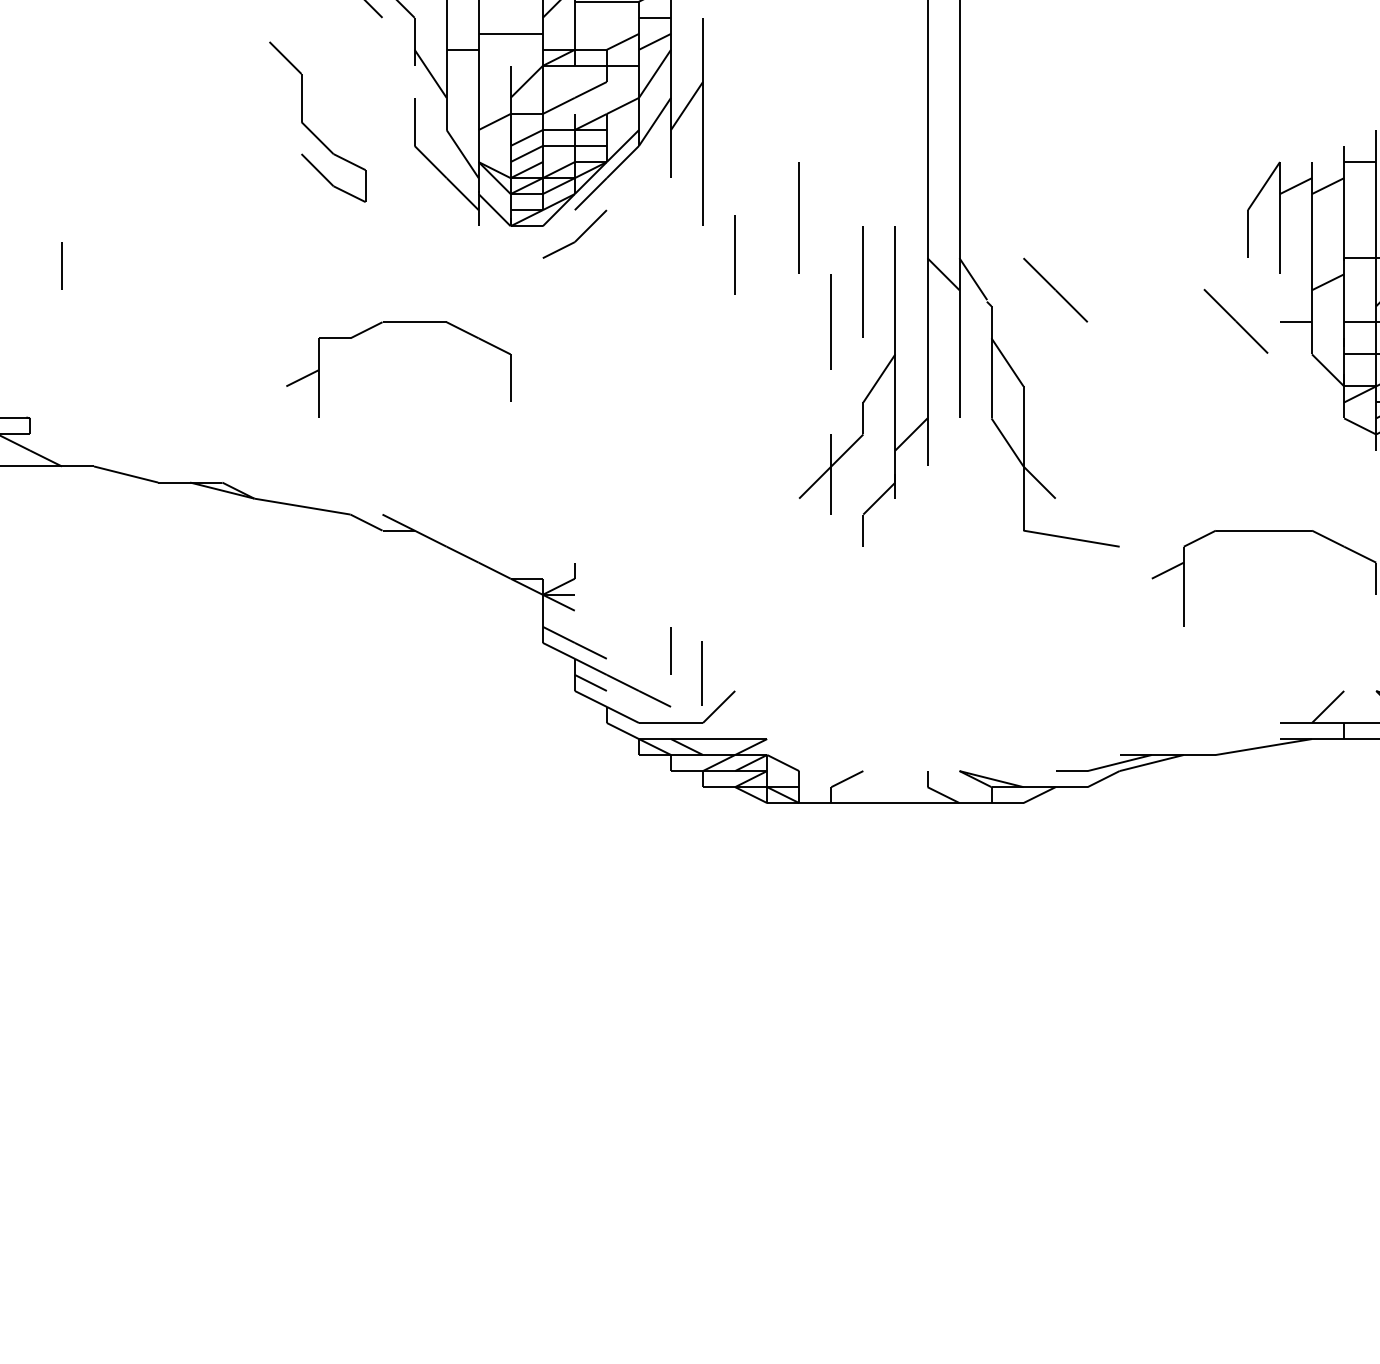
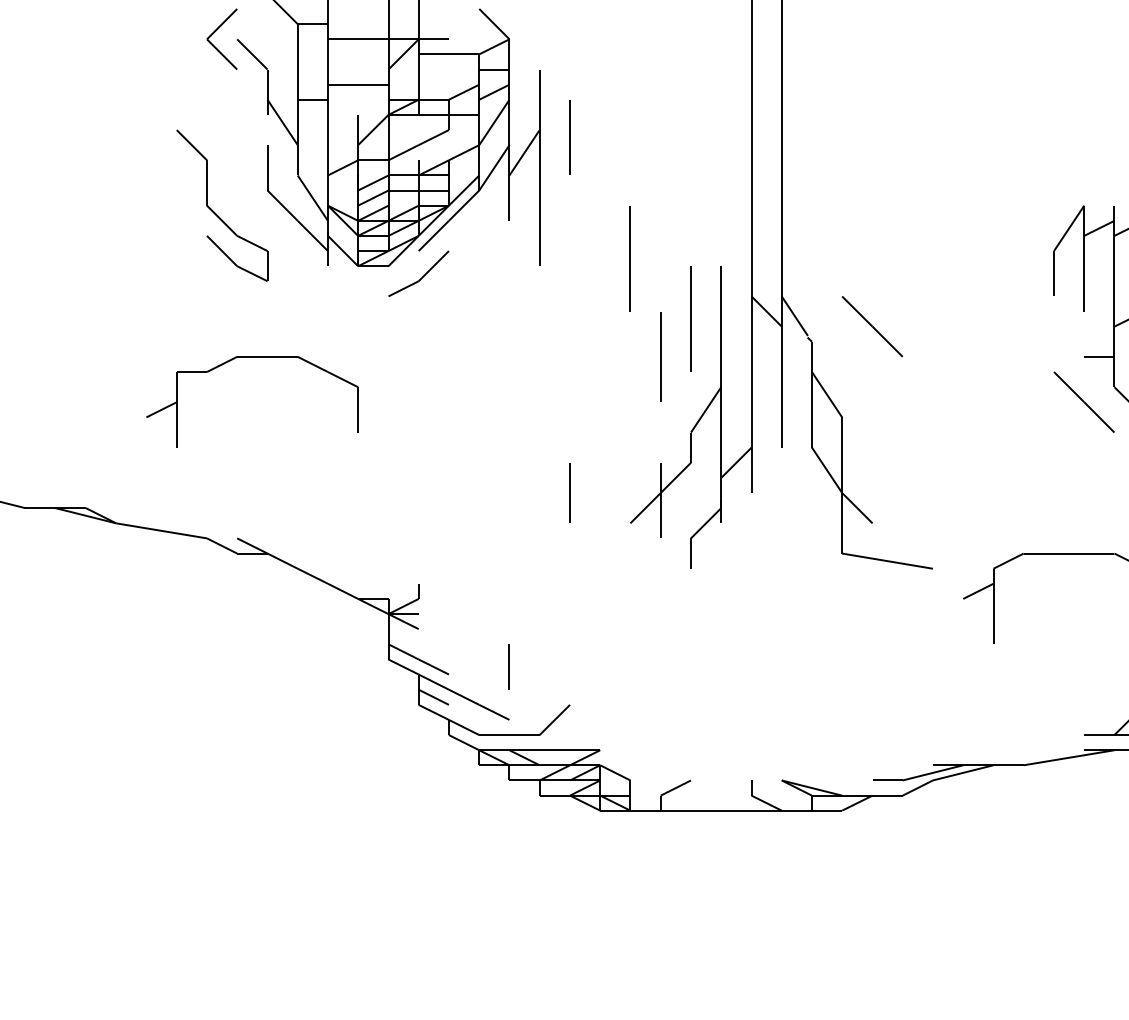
part: (309, 128) -> (214, 211), moved
line: (734, 254) -> (569, 137), moved
line: (1235, 320) -> (1083, 401), moved
line: (701, 673) -> (569, 493), moved

